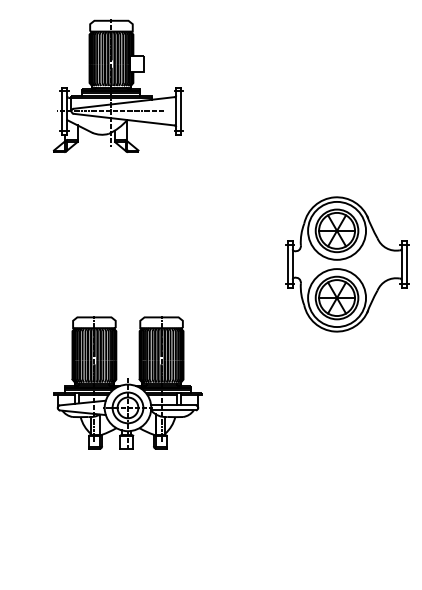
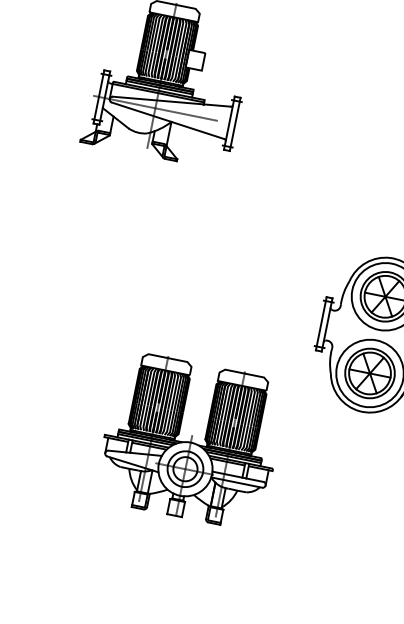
part: (127, 382) -> (190, 440), moved

